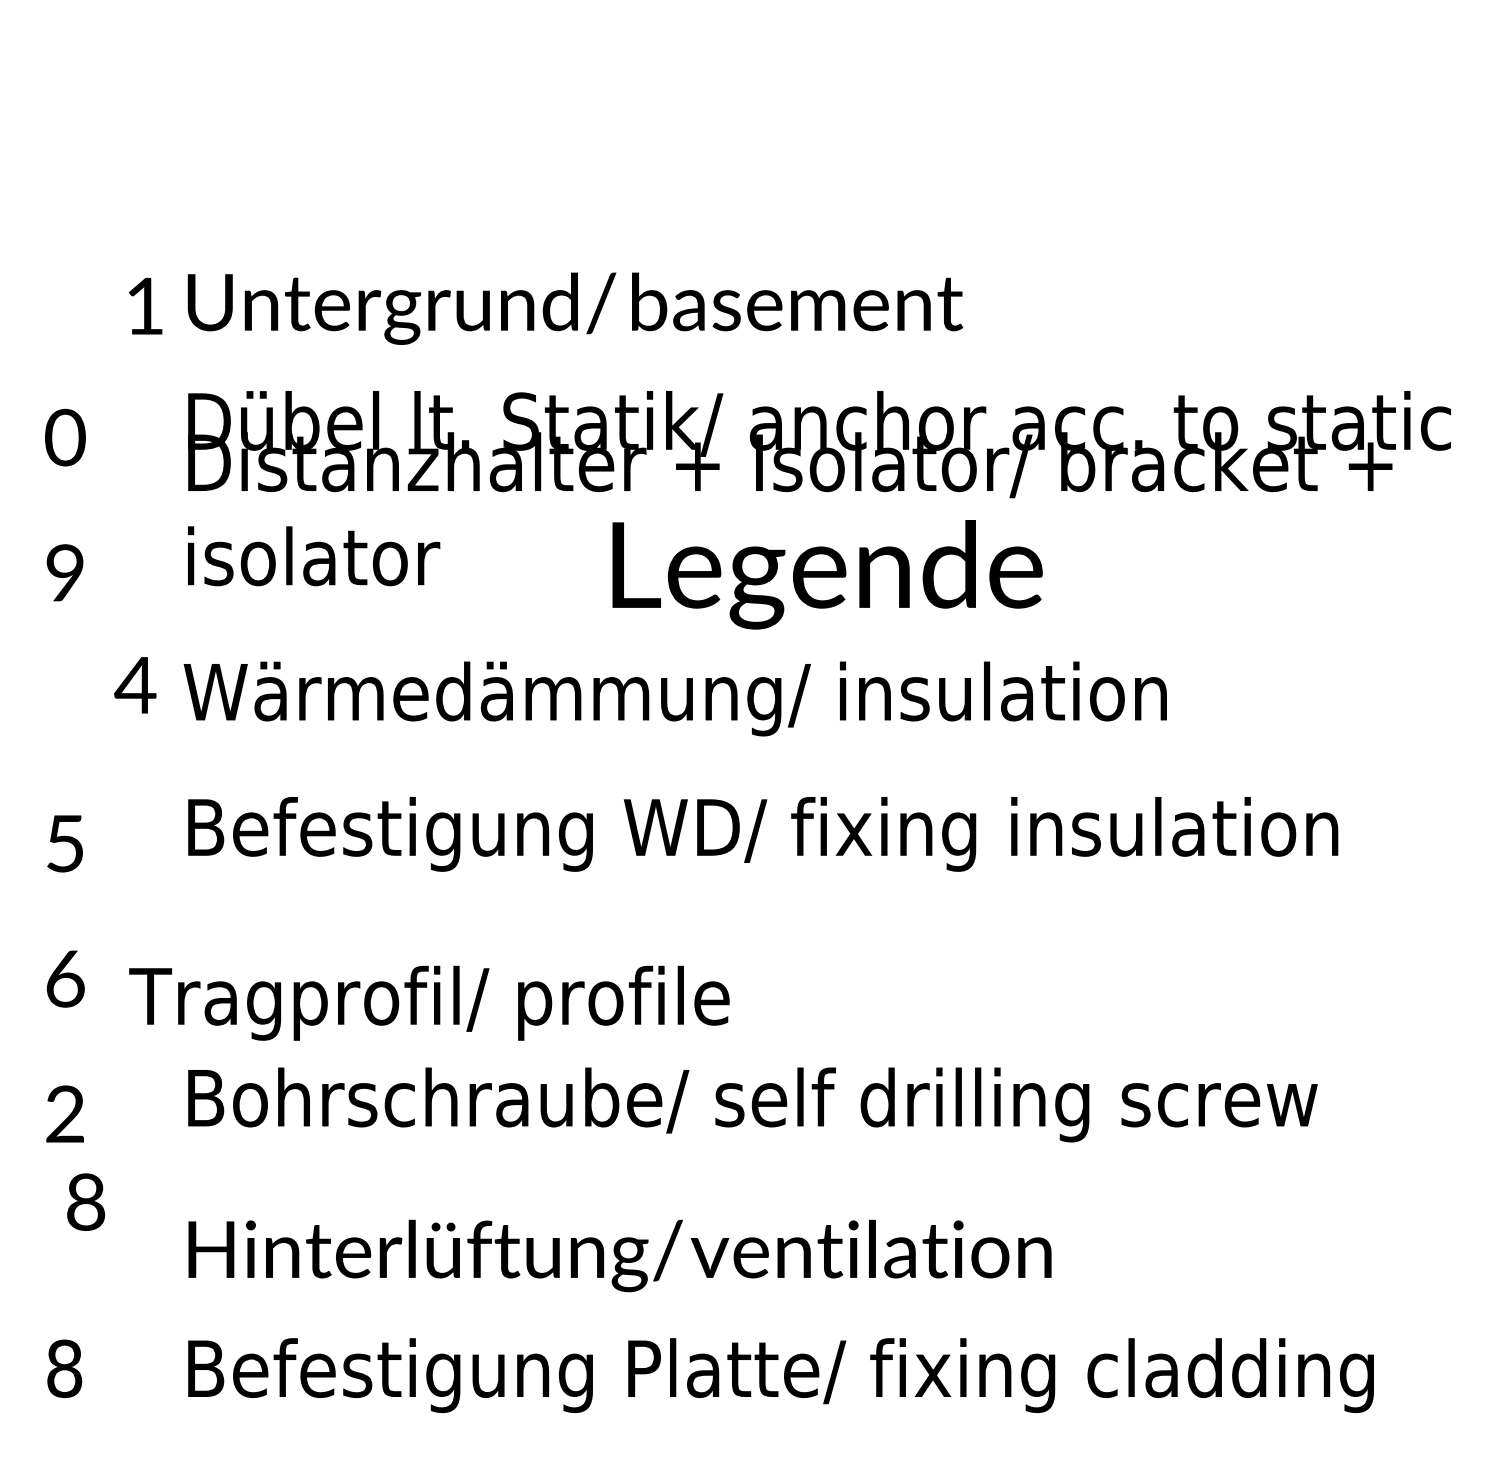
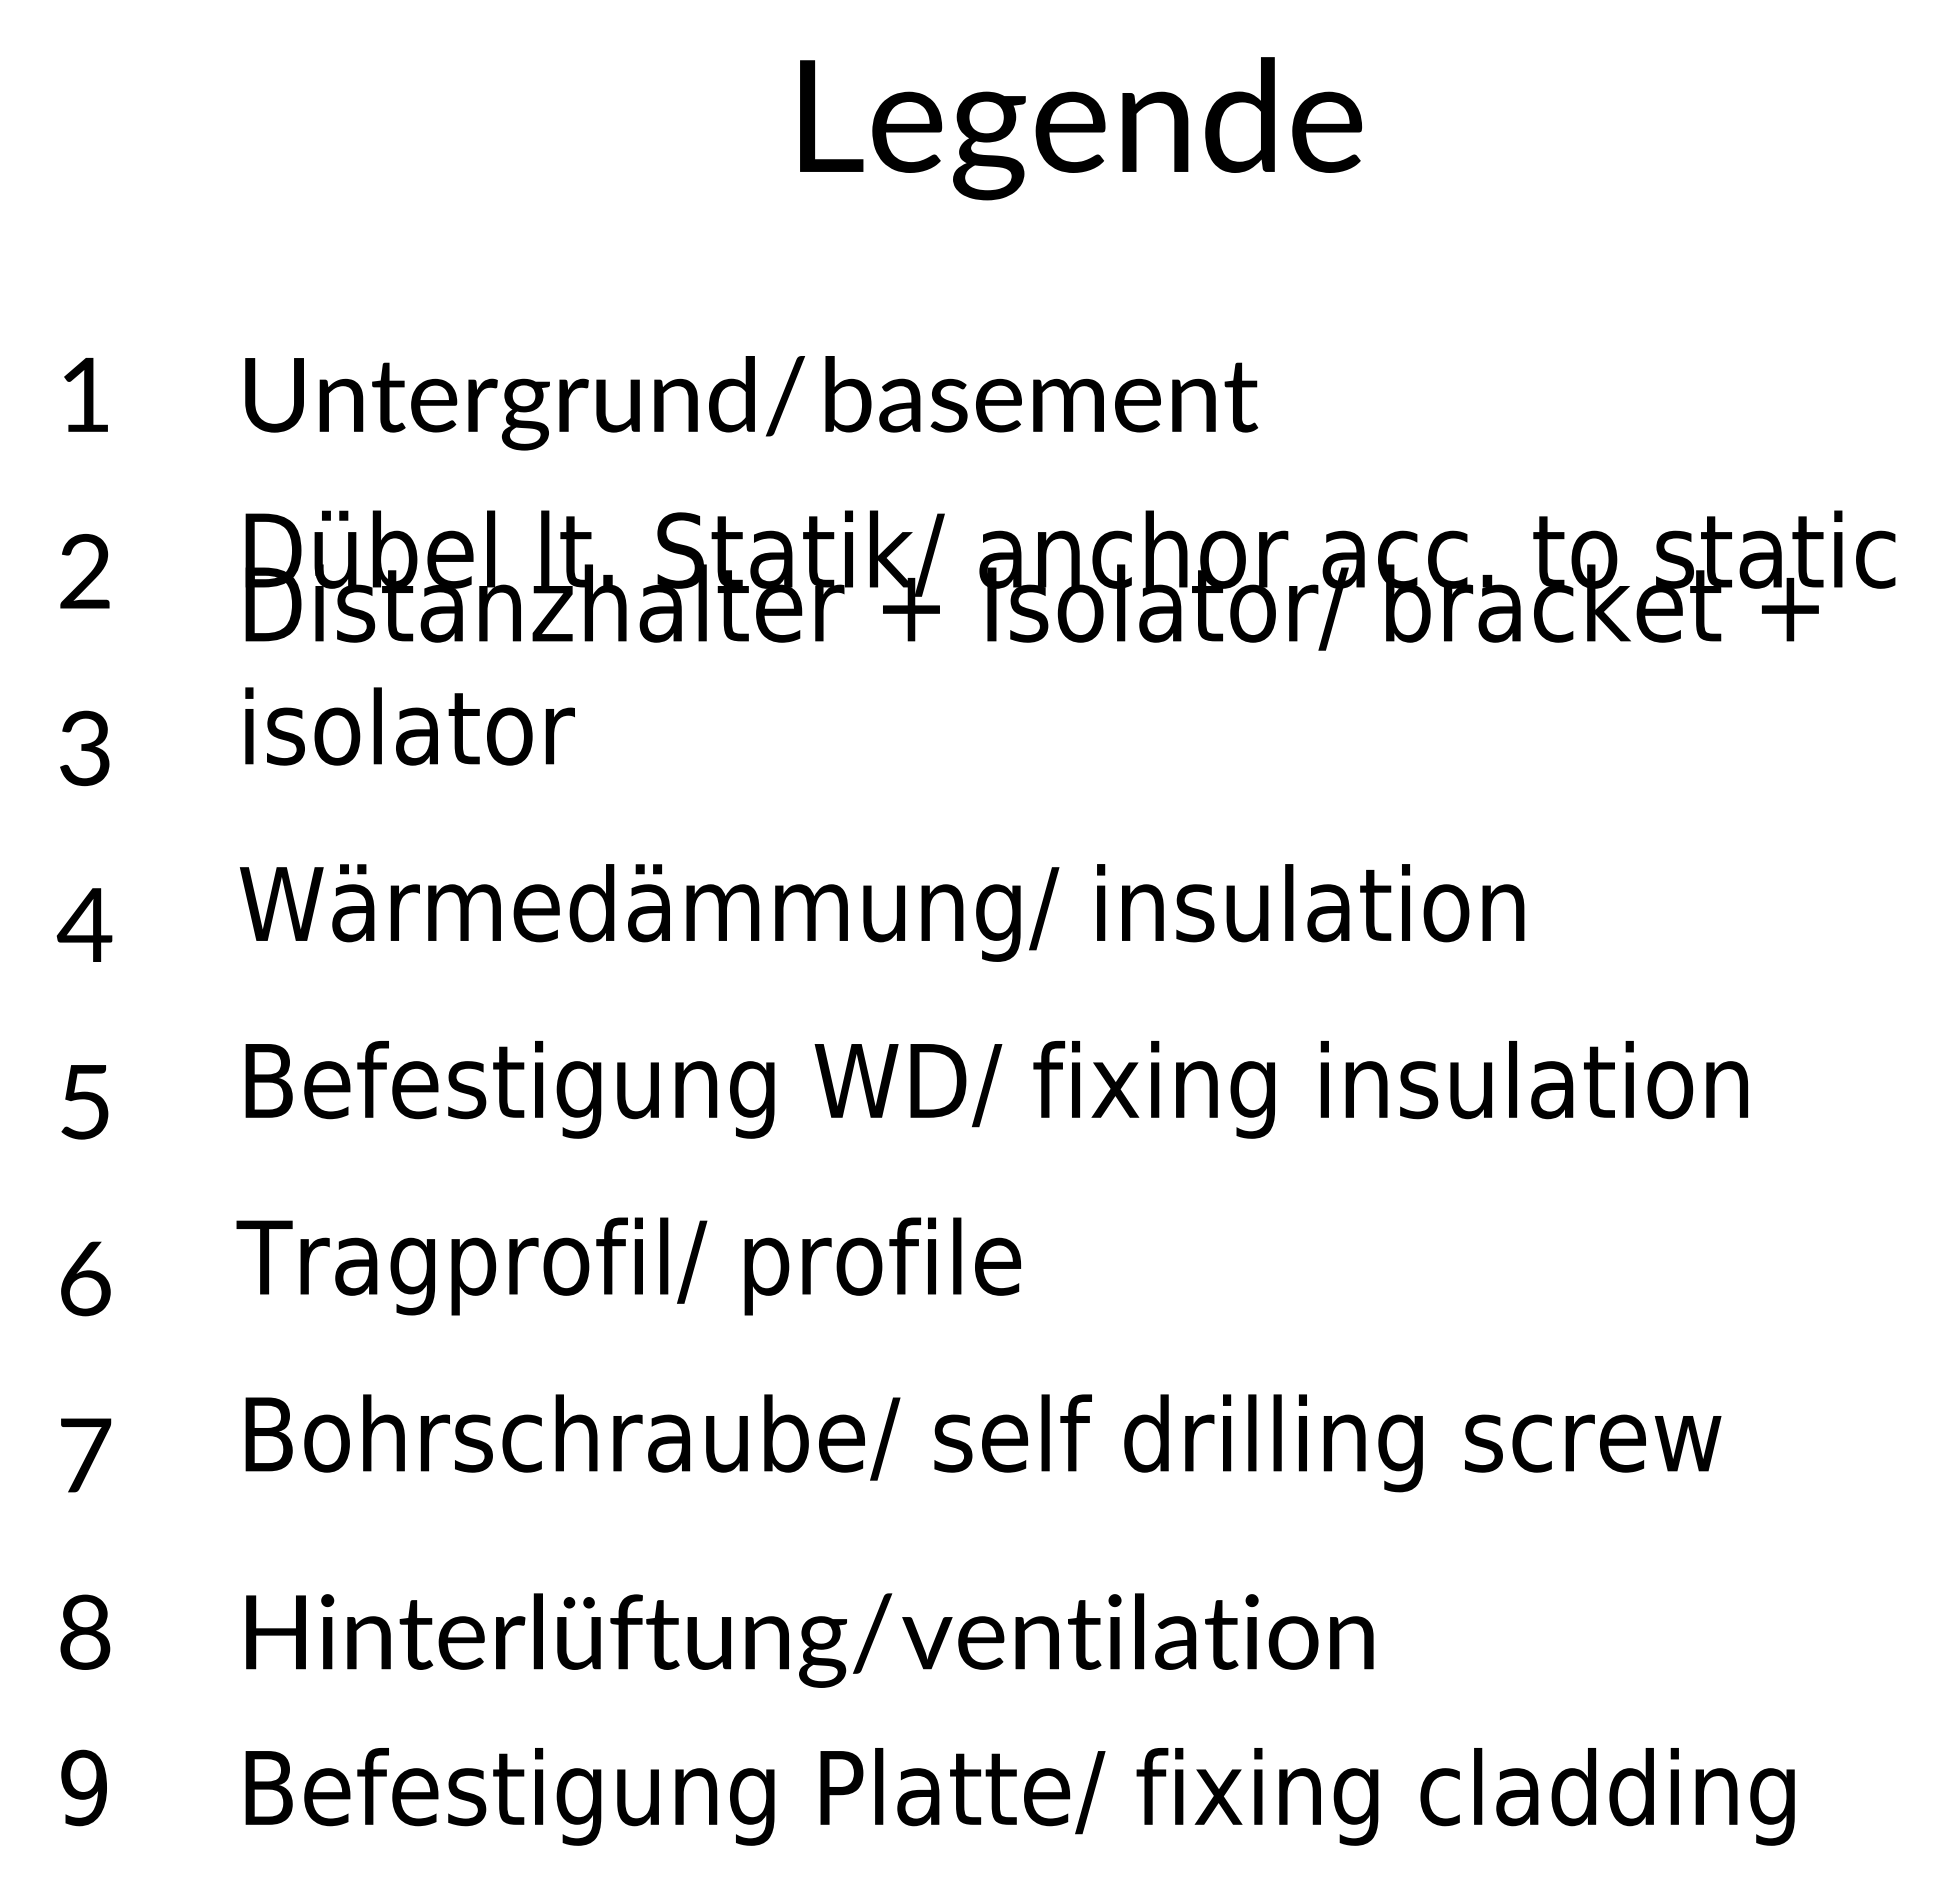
text: (145, 305) -> (85, 394), moved
text: (65, 437) -> (85, 571), 0 -> 2
text: (64, 573) -> (84, 748), 9 -> 3
text: (827, 574) -> (1080, 128), moved
text: (135, 684) -> (84, 924), moved
text: (429, 1003) -> (628, 1266), moved
text: (65, 1113) -> (85, 1454), 2 -> 7
text: (86, 1201) -> (85, 1631), moved
text: (64, 1368) -> (84, 1787), 8 -> 9

